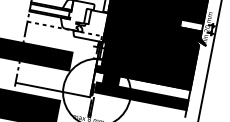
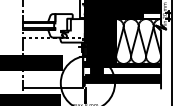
fill: (171, 54) -> (140, 41), removed

